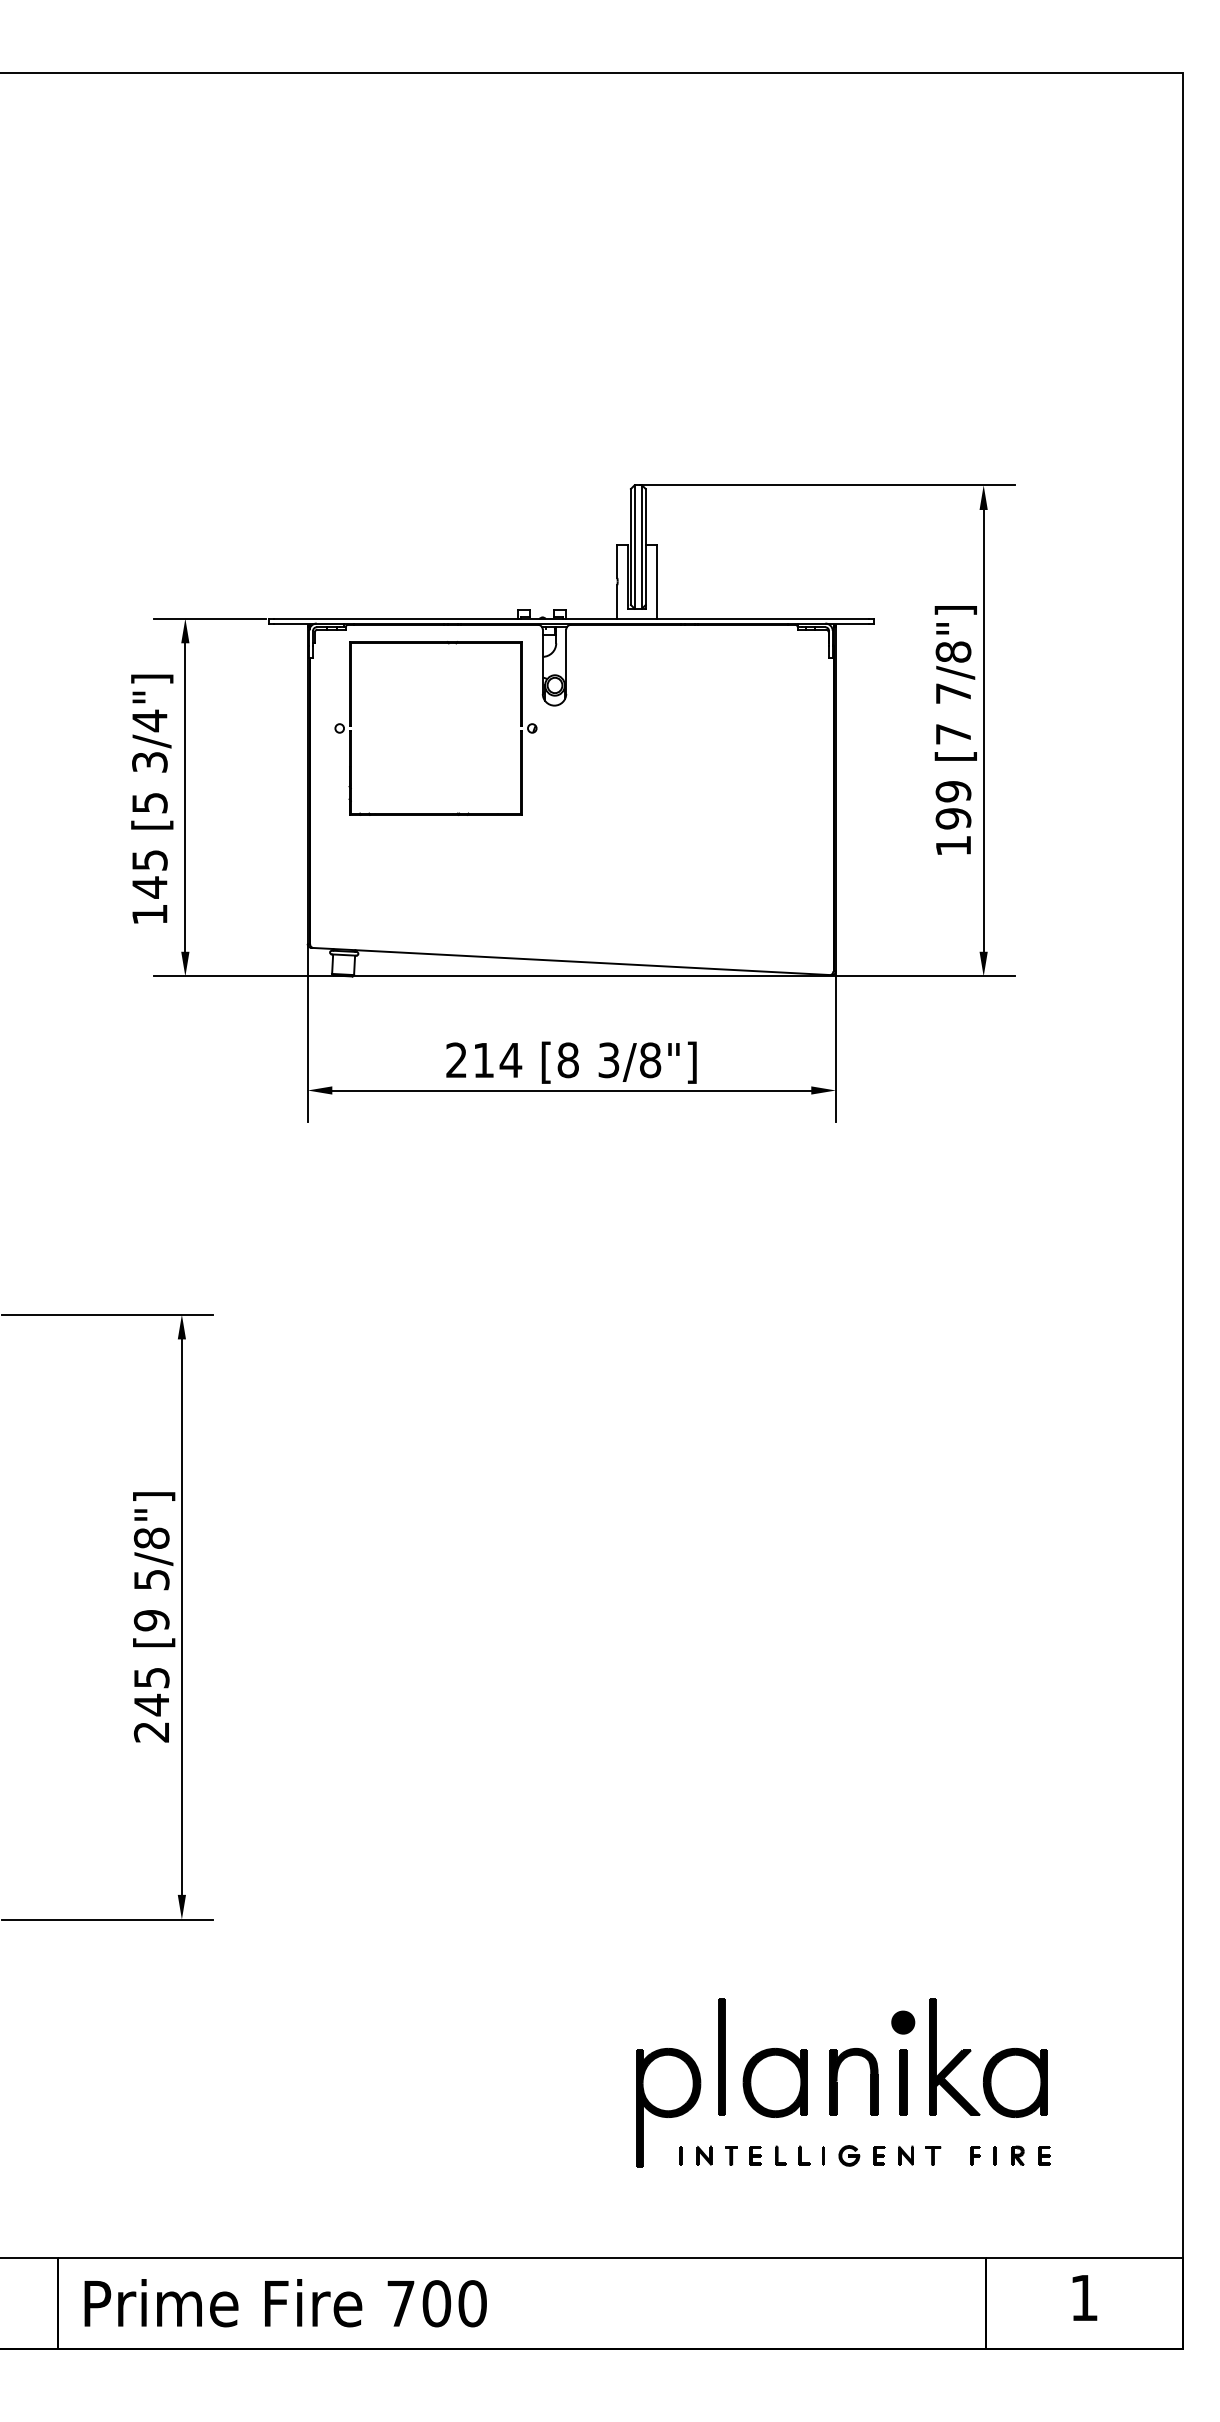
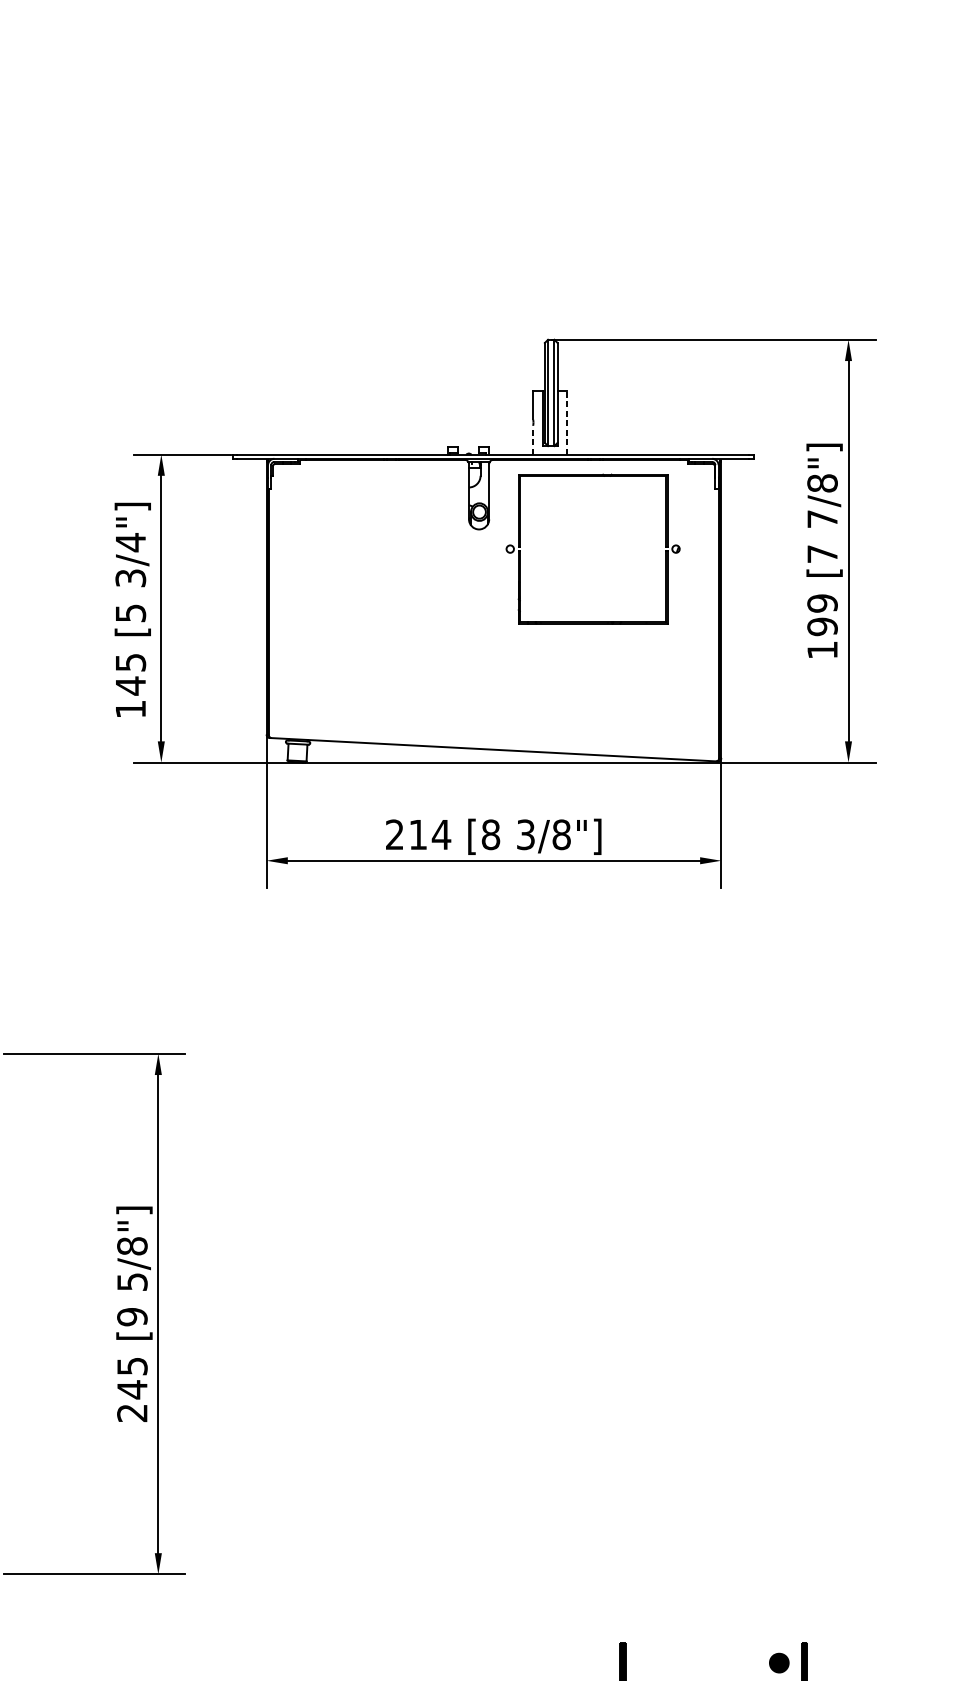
line: (656, 581) -> (566, 422), solid -> dashed
line: (617, 601) -> (533, 439), solid -> dashed
part: (351, 726) -> (520, 547), moved

